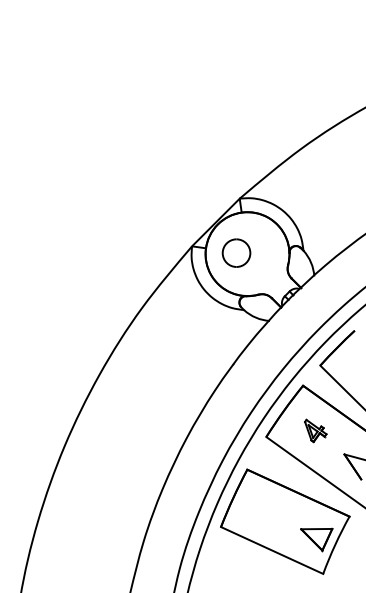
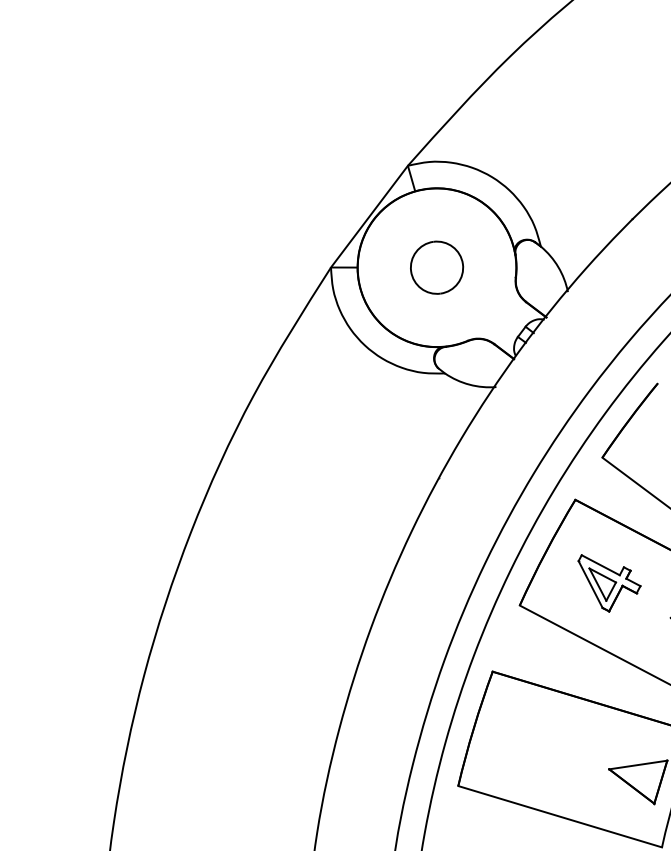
part: (236, 252) -> (436, 266), moved
part: (315, 430) -> (610, 580), size x1.43

